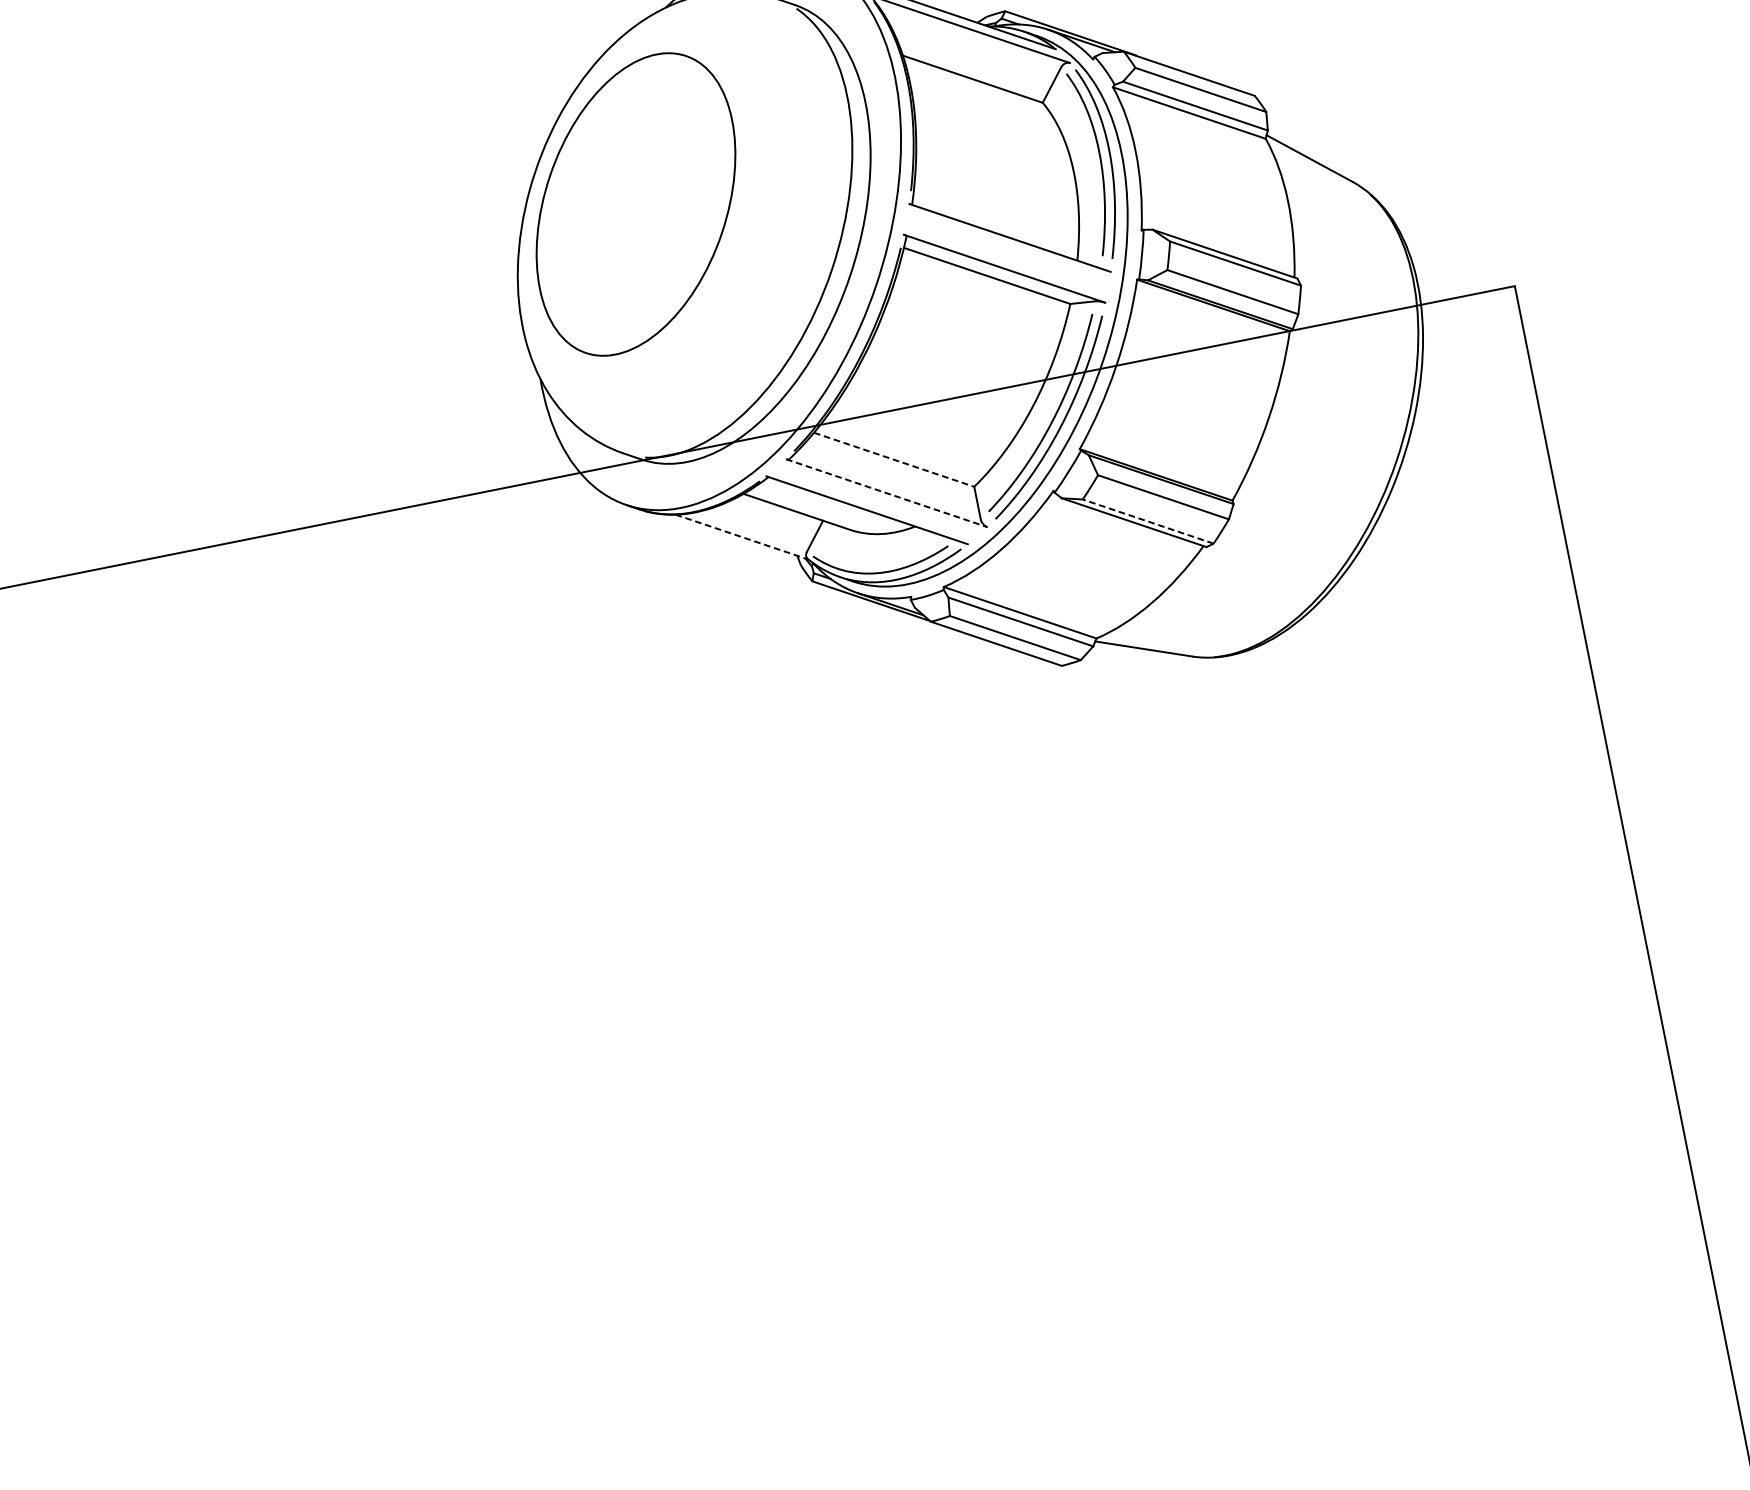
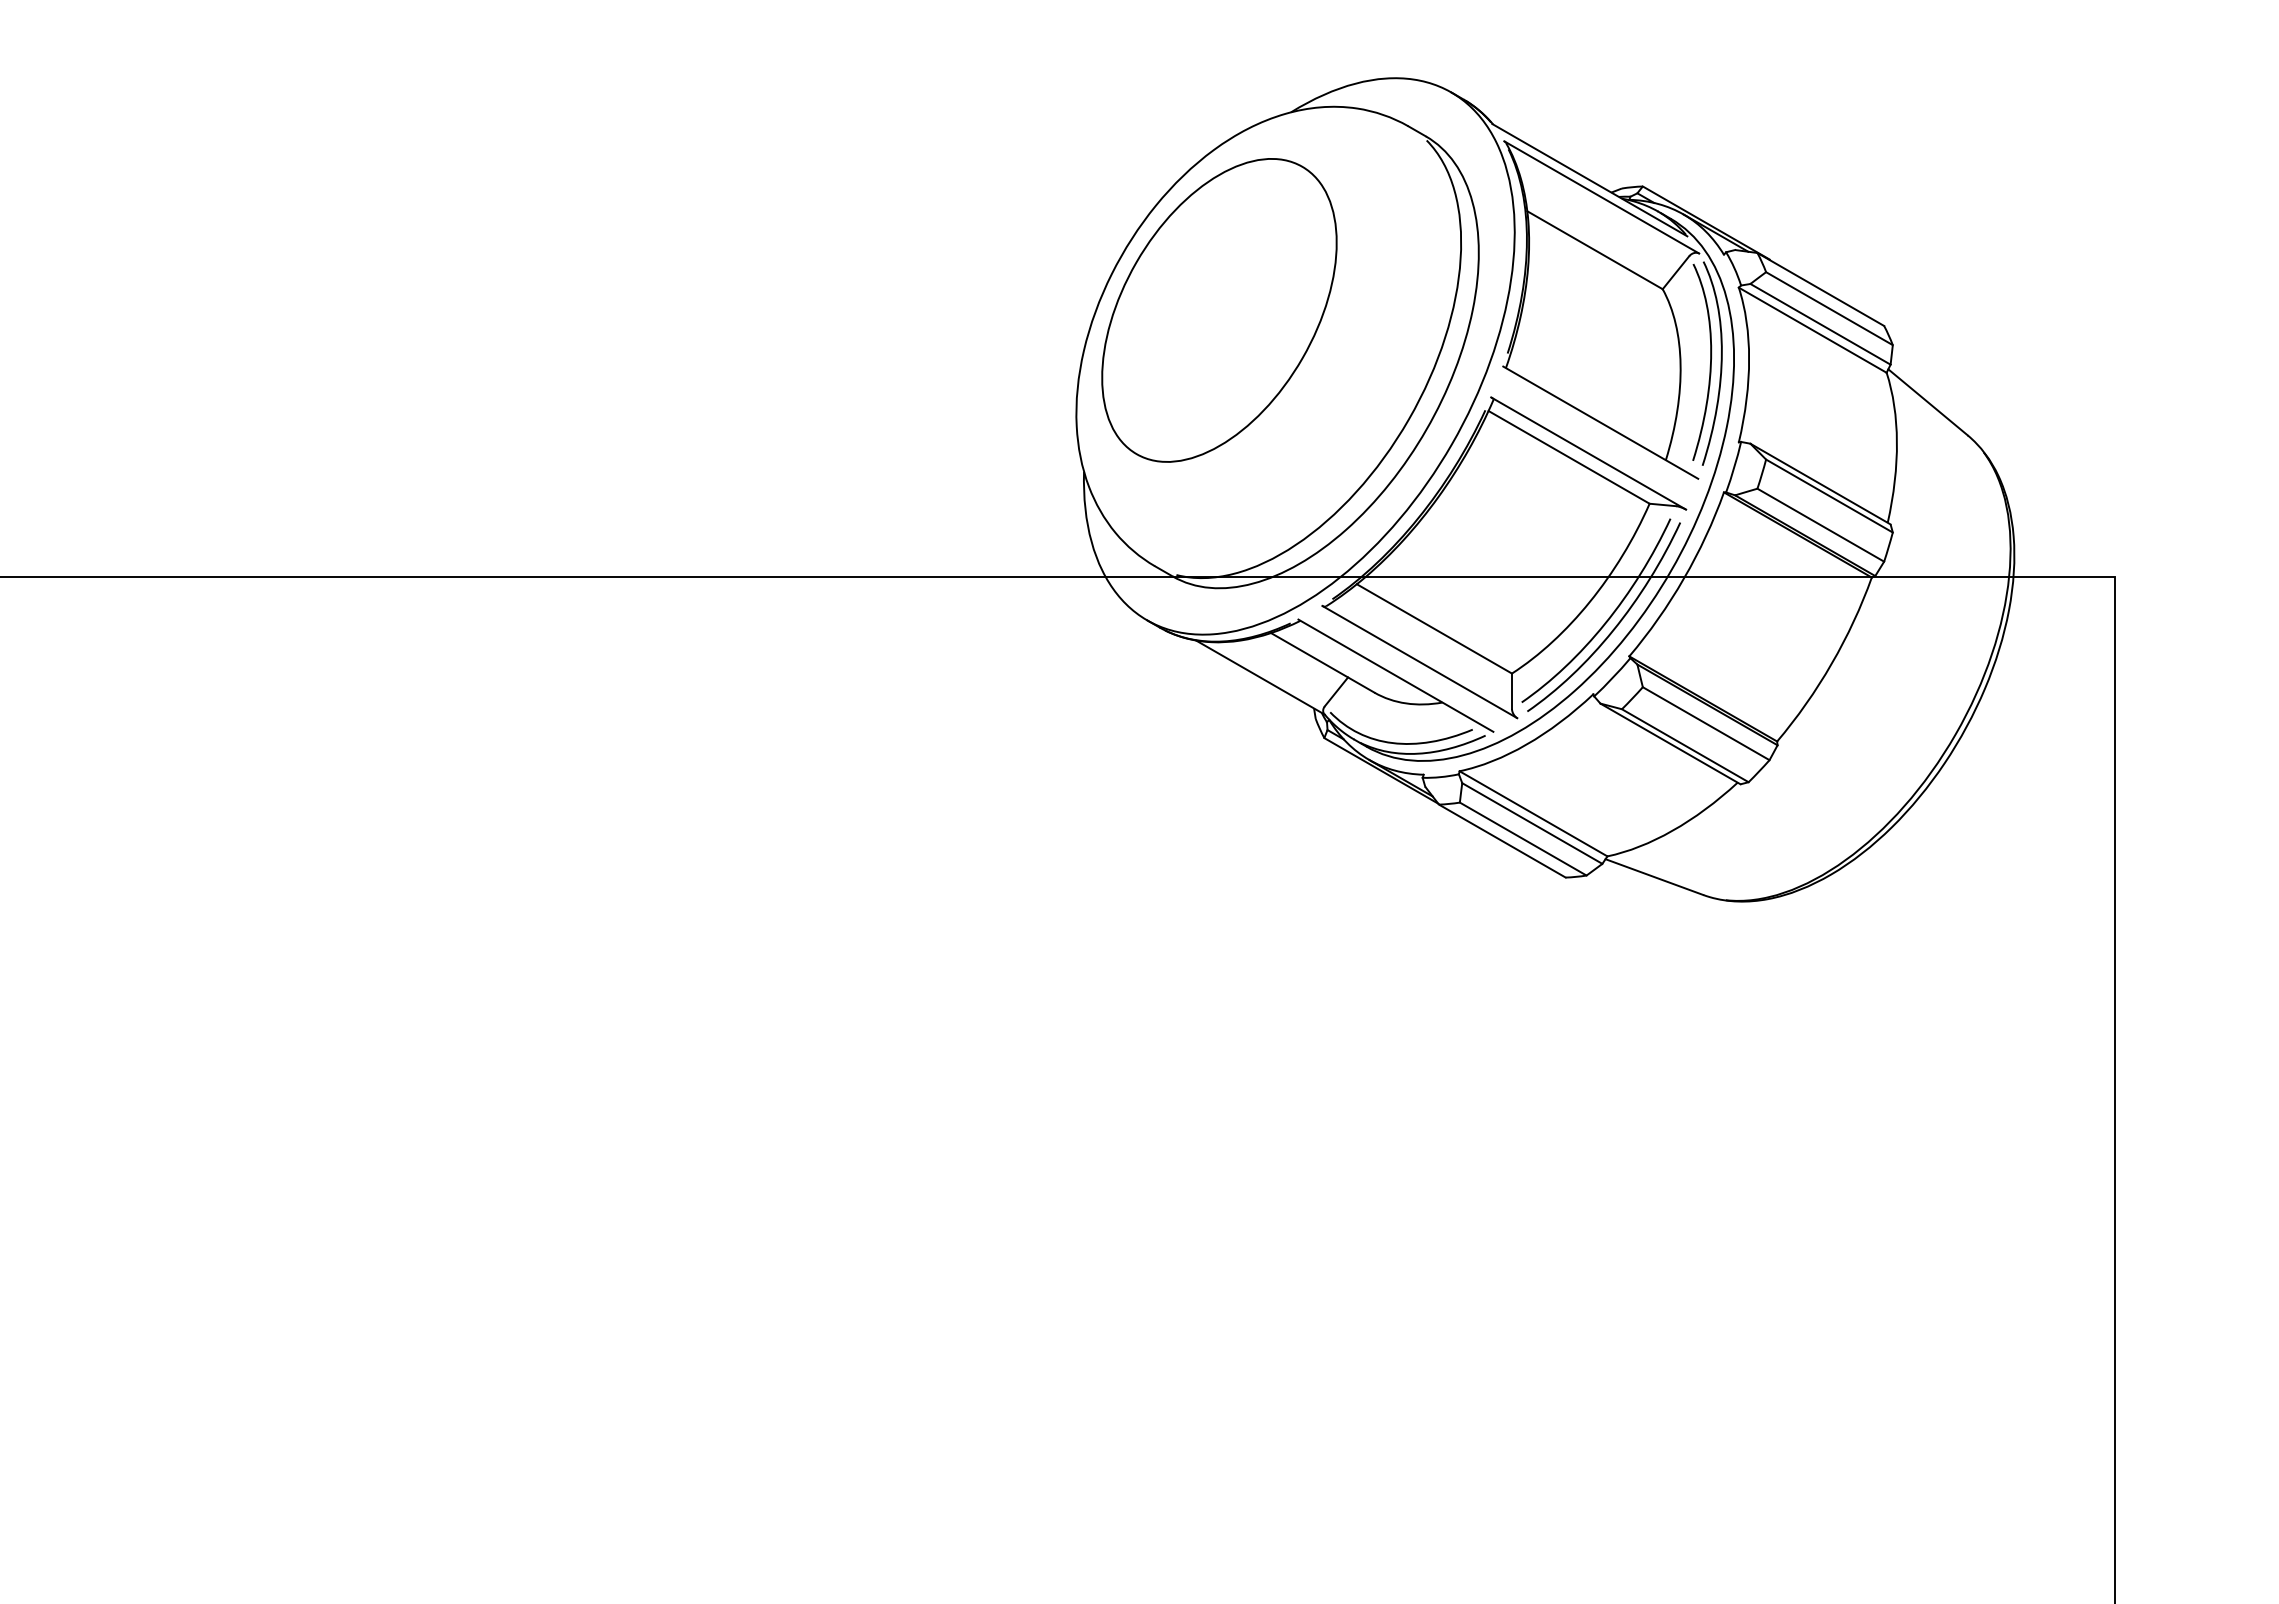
line: (894, 460) -> (1434, 629), dashed -> solid
line: (887, 493) -> (1420, 662), dashed -> solid
line: (1147, 521) -> (1684, 745), dashed -> solid
line: (741, 537) -> (1260, 677), dashed -> solid

